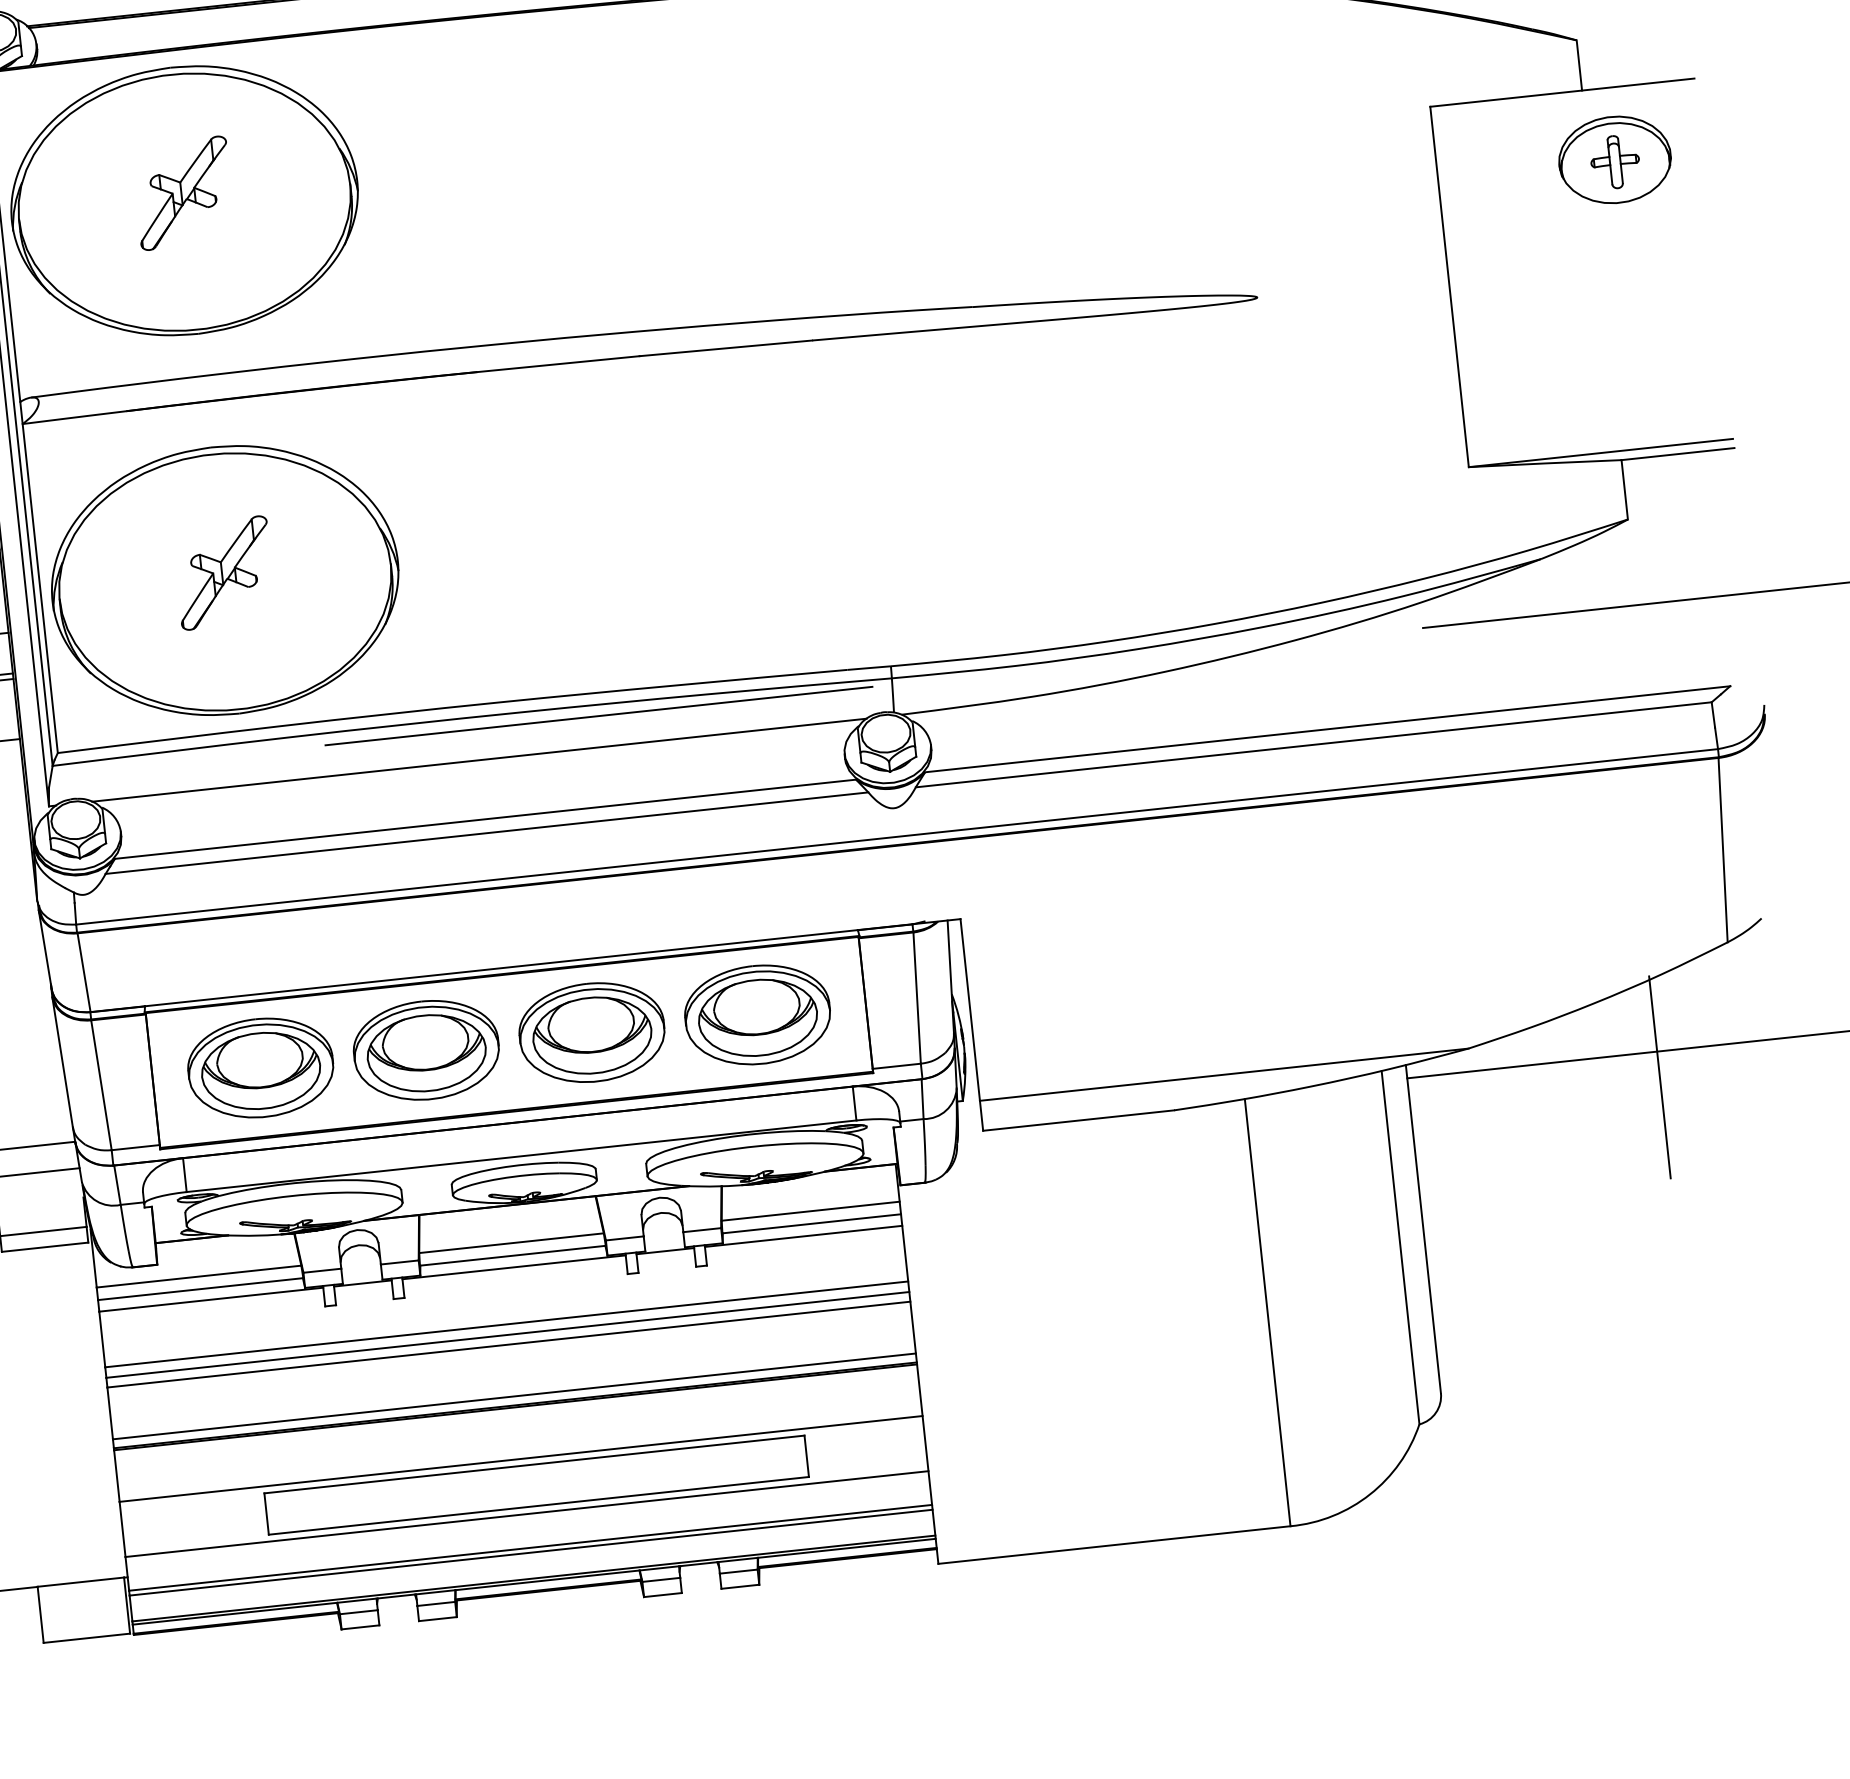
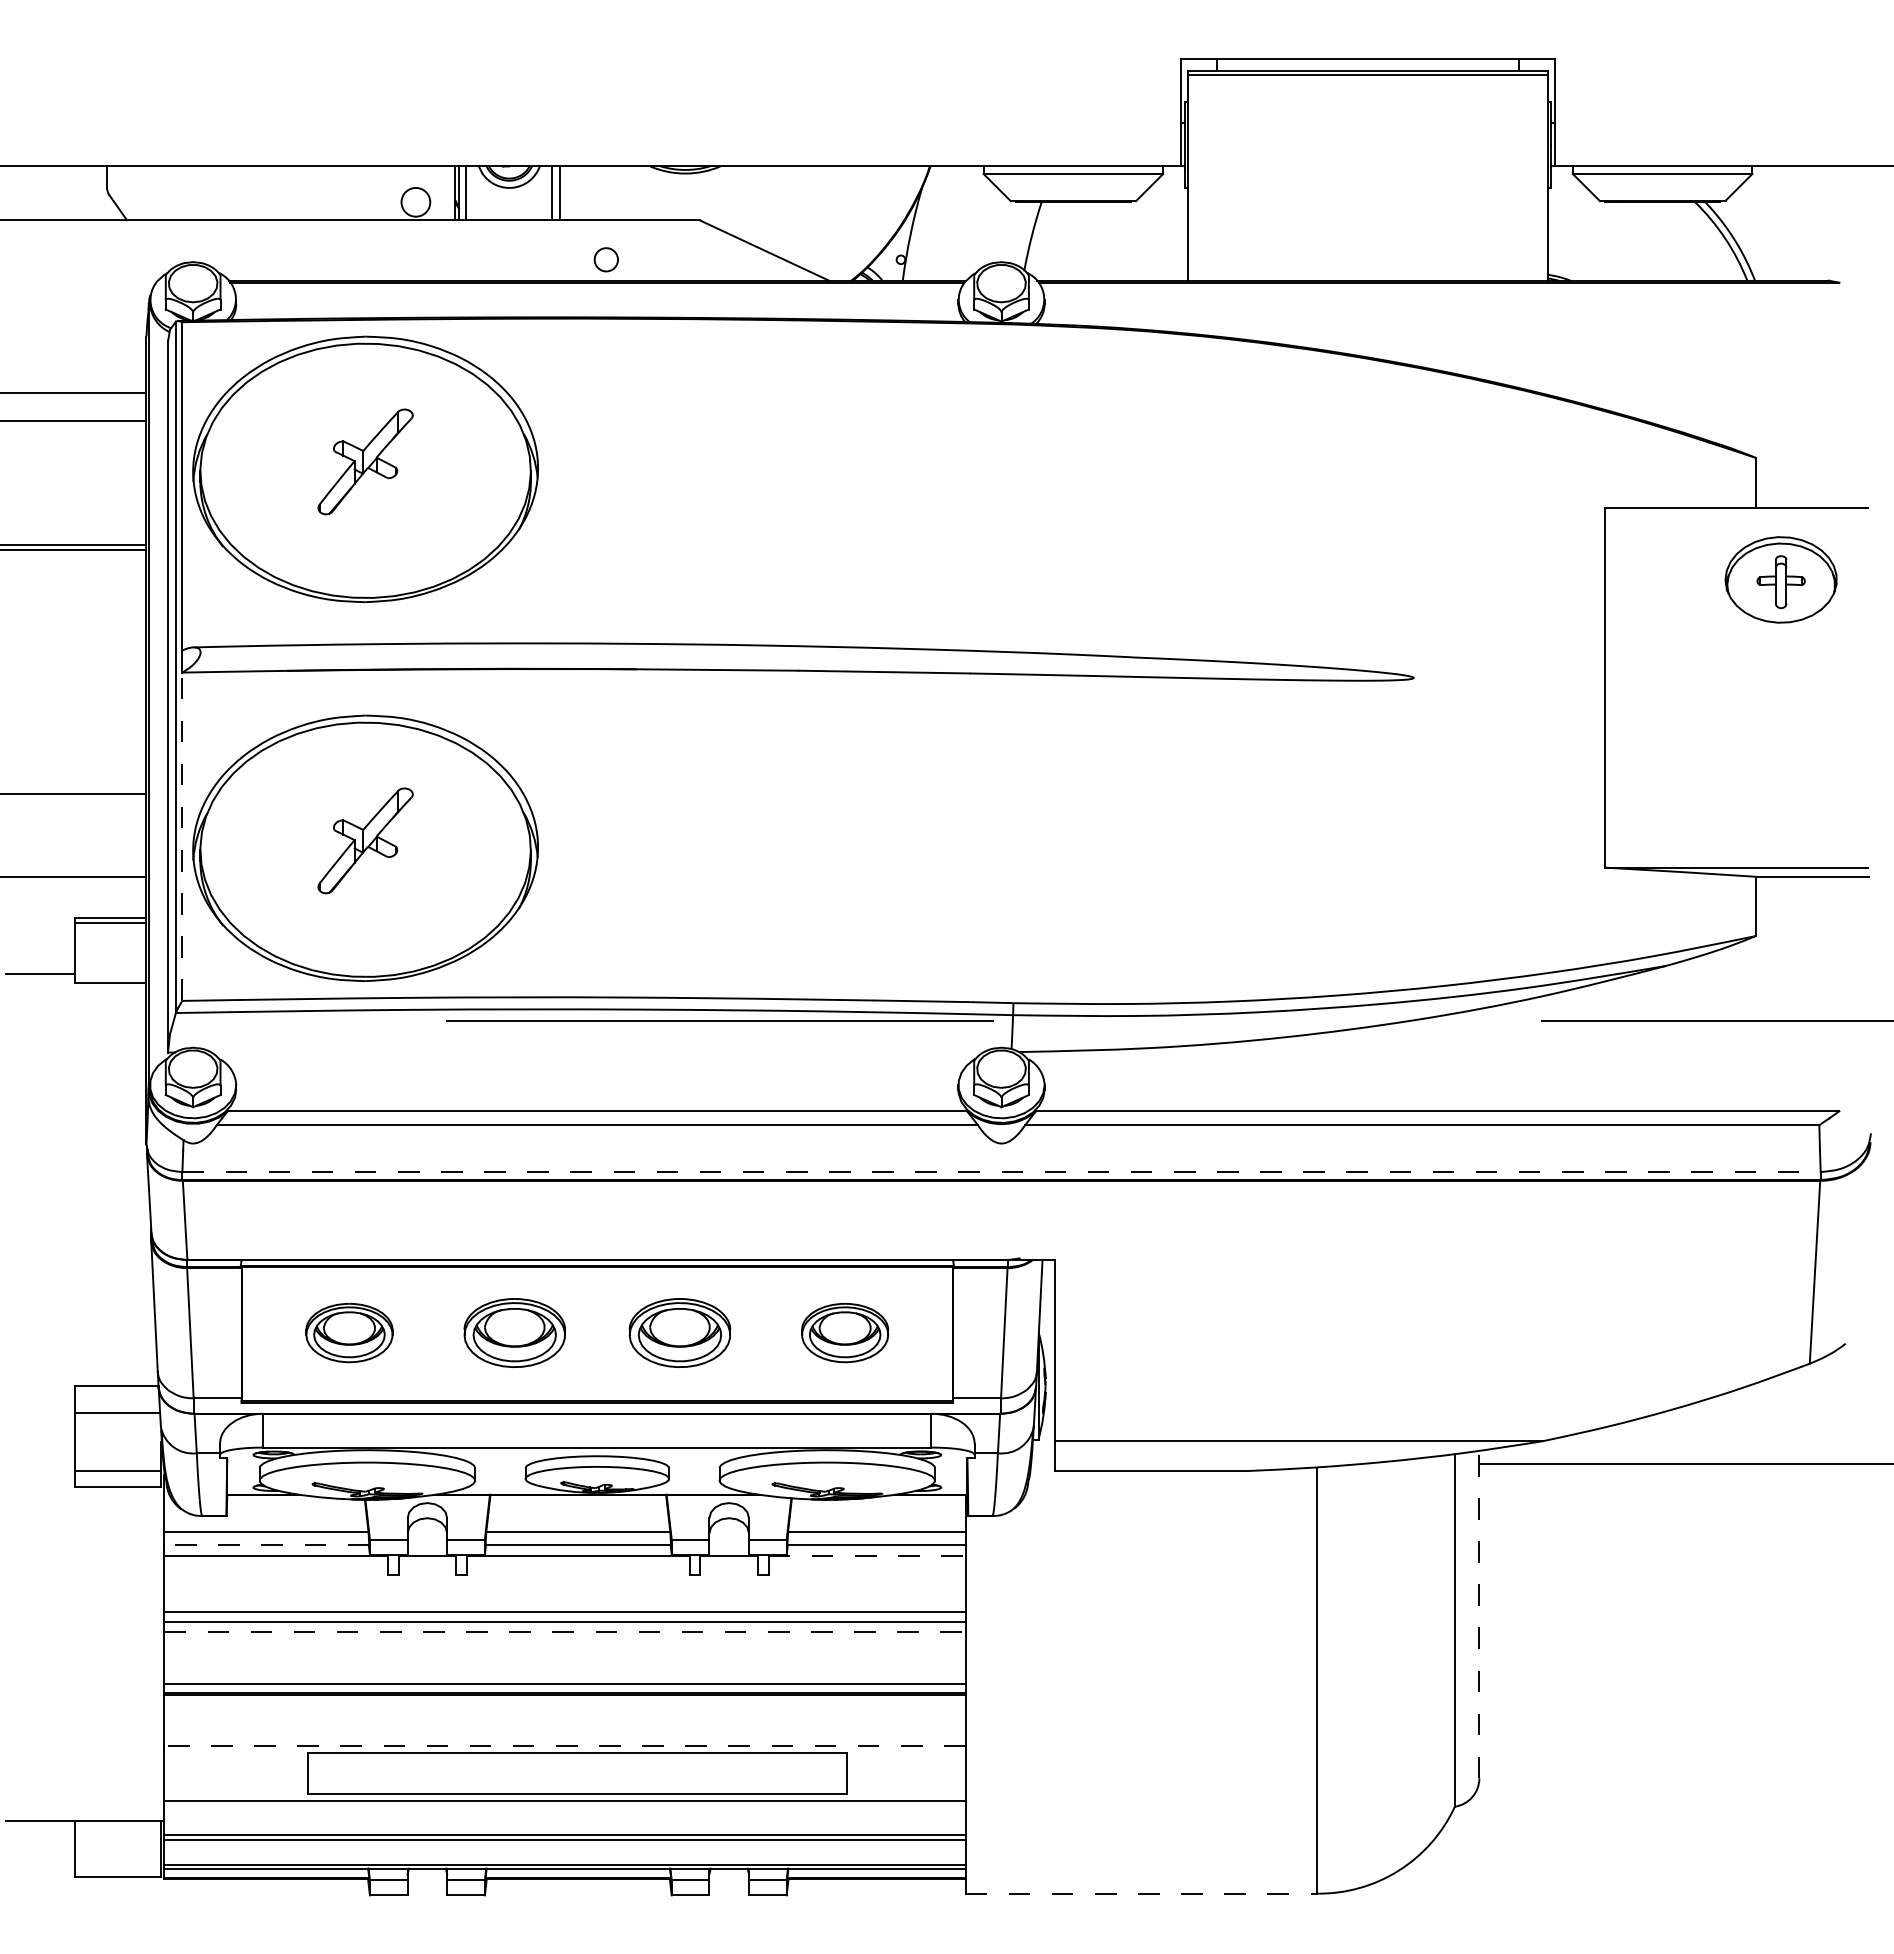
line: (40, 588) -> (182, 836), solid -> dashed
line: (479, 760) -> (597, 1052), removed
line: (898, 837) -> (1002, 1172), solid -> dashed
part: (756, 1014) -> (844, 1332), size x0.6
part: (591, 1032) -> (679, 1332), size x0.7
part: (426, 1049) -> (514, 1332), size x0.7
part: (260, 1067) -> (349, 1332), size x0.6
line: (1659, 1077) -> (1728, 1489), removed
line: (1423, 1229) -> (1479, 1614), solid -> dashed
line: (803, 1236) -> (867, 1556), solid -> dashed
line: (200, 1288) -> (266, 1544), solid -> dashed
line: (509, 1345) -> (565, 1632), solid -> dashed
line: (521, 1459) -> (565, 1746), solid -> dashed
line: (1114, 1544) -> (1141, 1893), solid -> dashed

